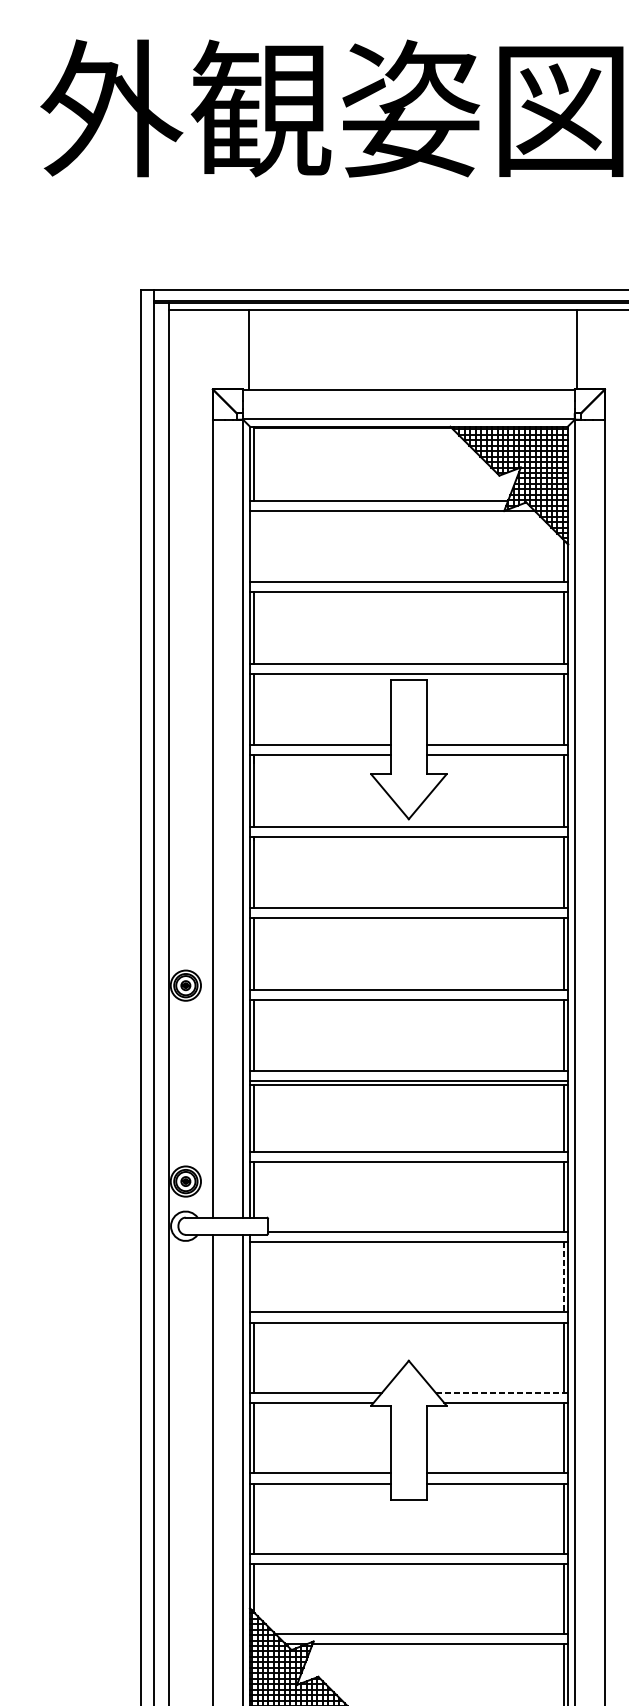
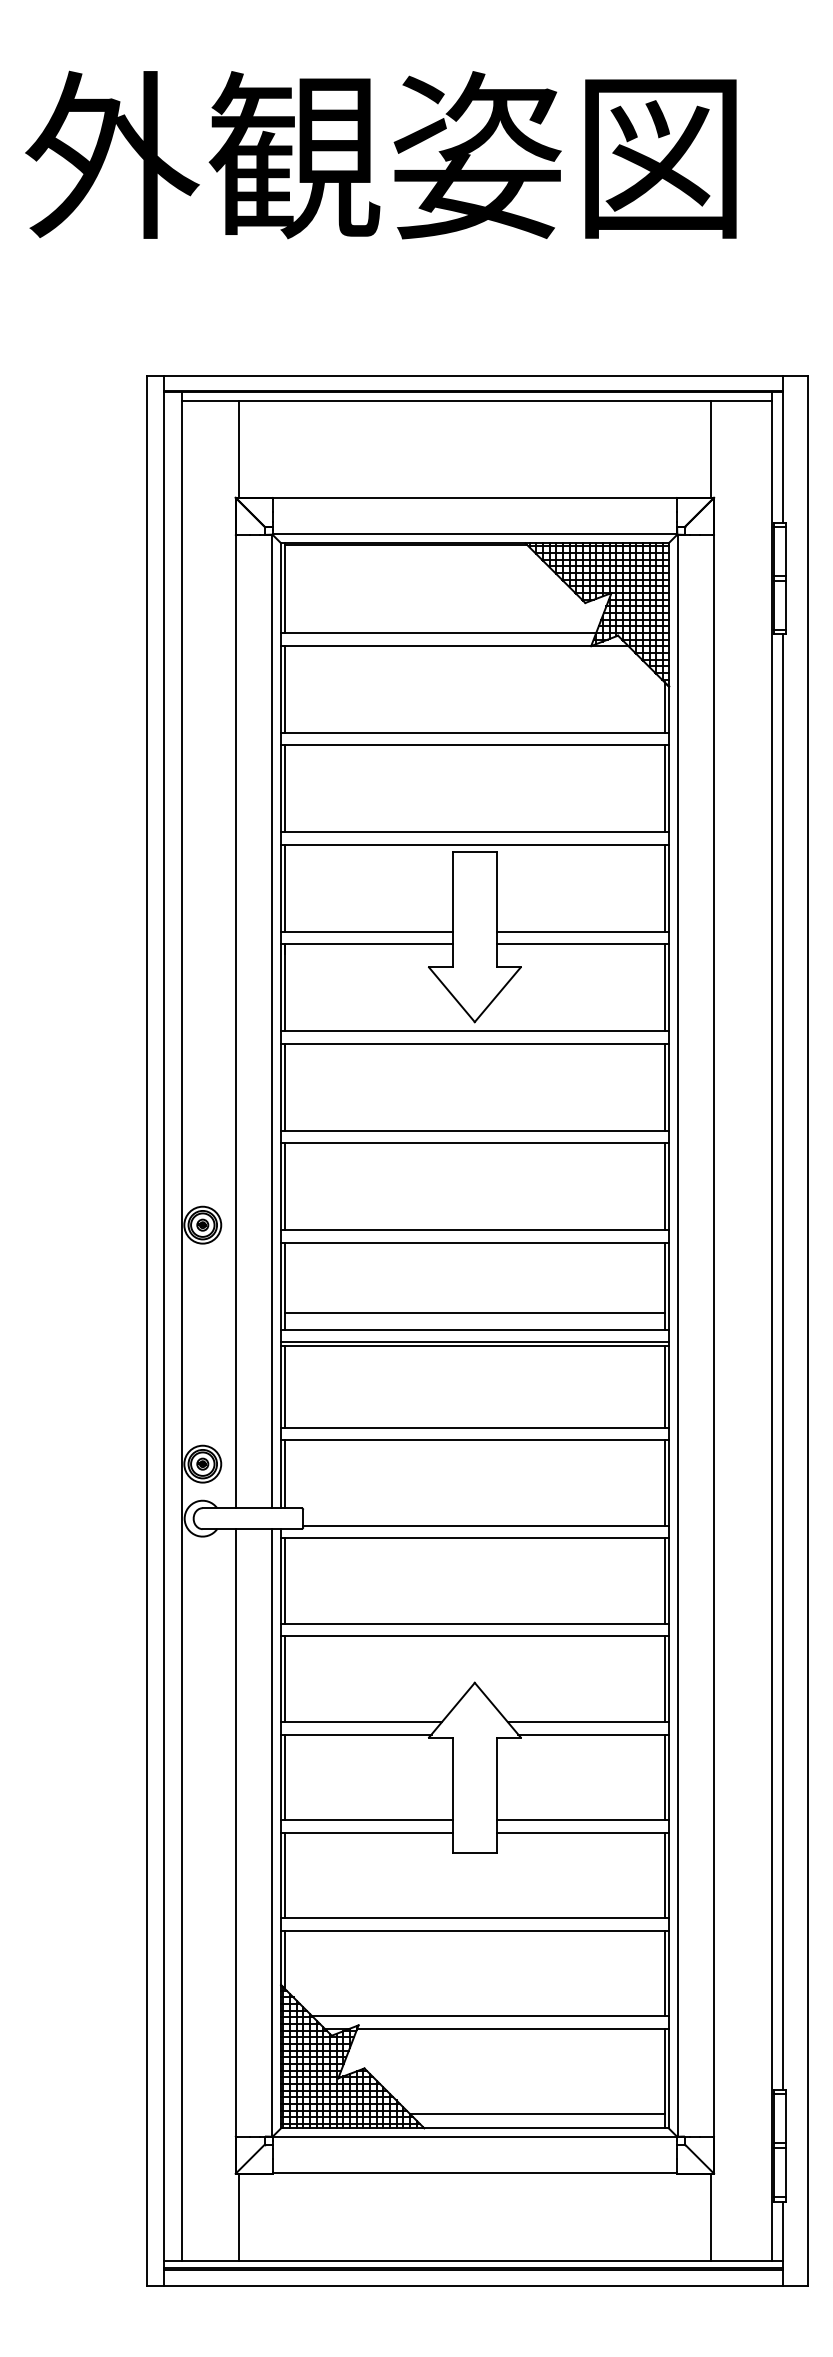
line: (248, 349) -> (238, 448), moved
line: (577, 349) -> (711, 448), moved
line: (253, 545) -> (285, 688), added
line: (408, 1057) -> (474, 1312), added
line: (253, 1276) -> (285, 1580), added
line: (564, 1277) -> (664, 1581), dashed -> solid
line: (502, 1392) -> (588, 1721), dashed -> solid

